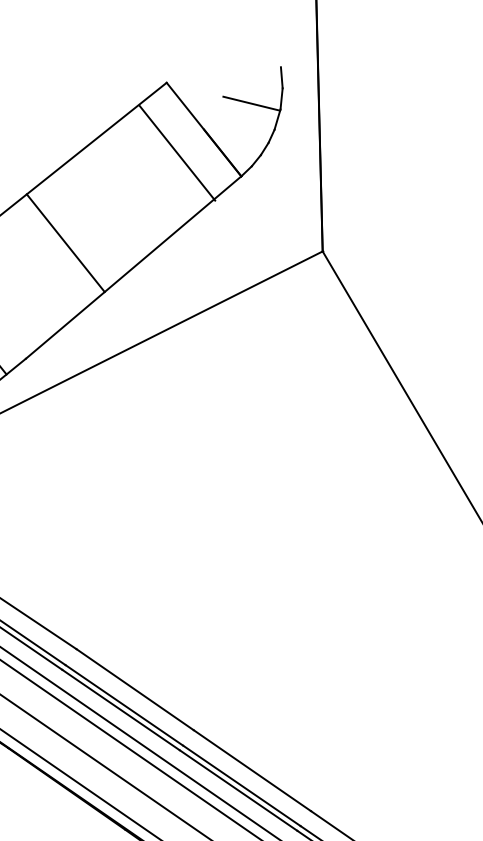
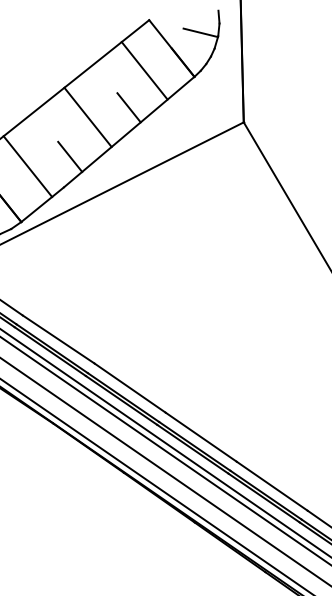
line: (177, 152) -> (144, 70), moved
line: (132, 226) -> (128, 107), added
line: (36, 307) -> (70, 156), added

